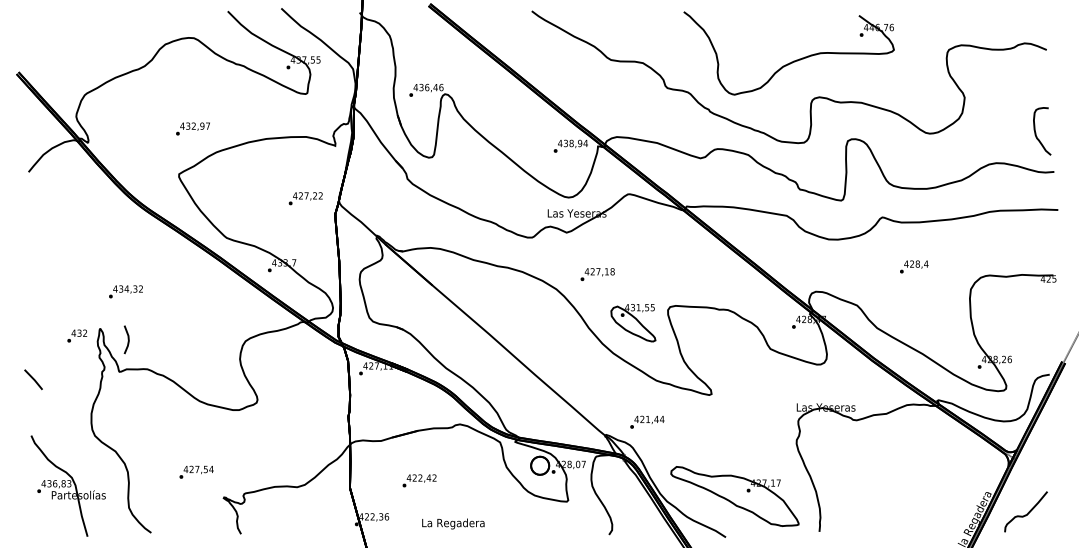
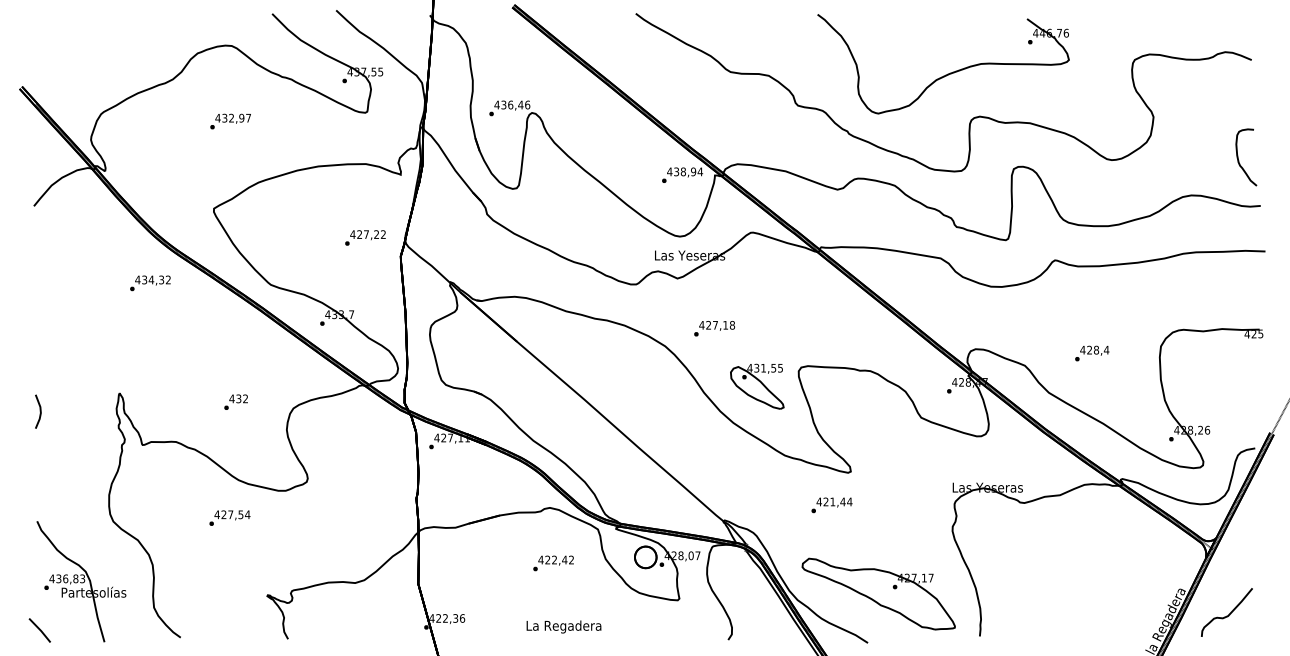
text: (192, 128) -> (230, 121), moved
text: (914, 266) -> (1092, 353), moved
text: (126, 291) -> (150, 283), moved
text: (76, 335) -> (235, 401), moved
line: (127, 339) -> (39, 411), moved
line: (33, 379) -> (39, 630), moved
text: (646, 422) -> (831, 505), moved
text: (196, 471) -> (229, 517), moved
text: (419, 480) -> (553, 563), moved
text: (452, 523) -> (563, 626), moved

